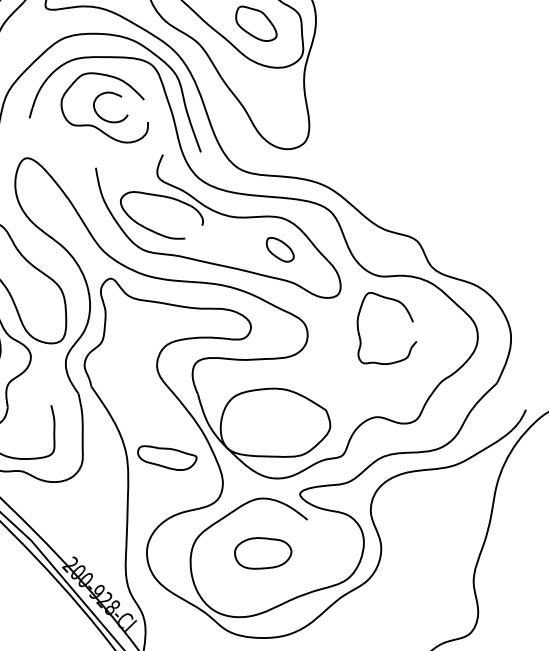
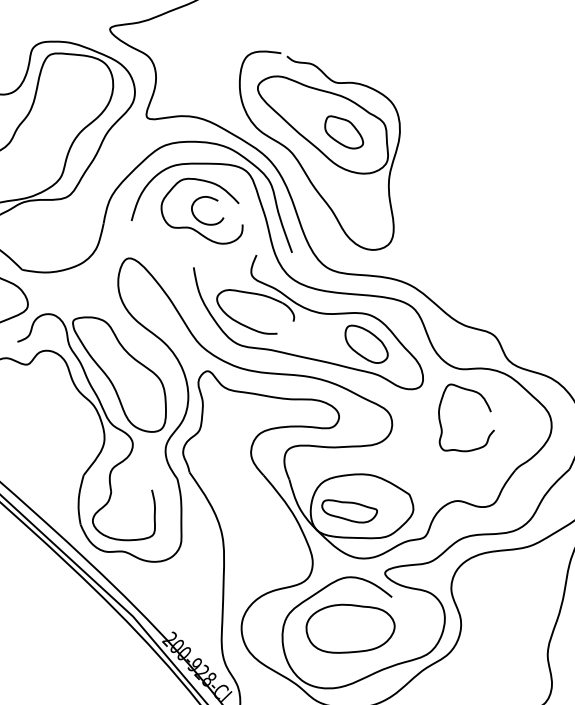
part: (280, 249) -> (366, 343), size x1.67
part: (167, 458) -> (349, 511), moved
part: (263, 553) -> (350, 628), size x1.67

